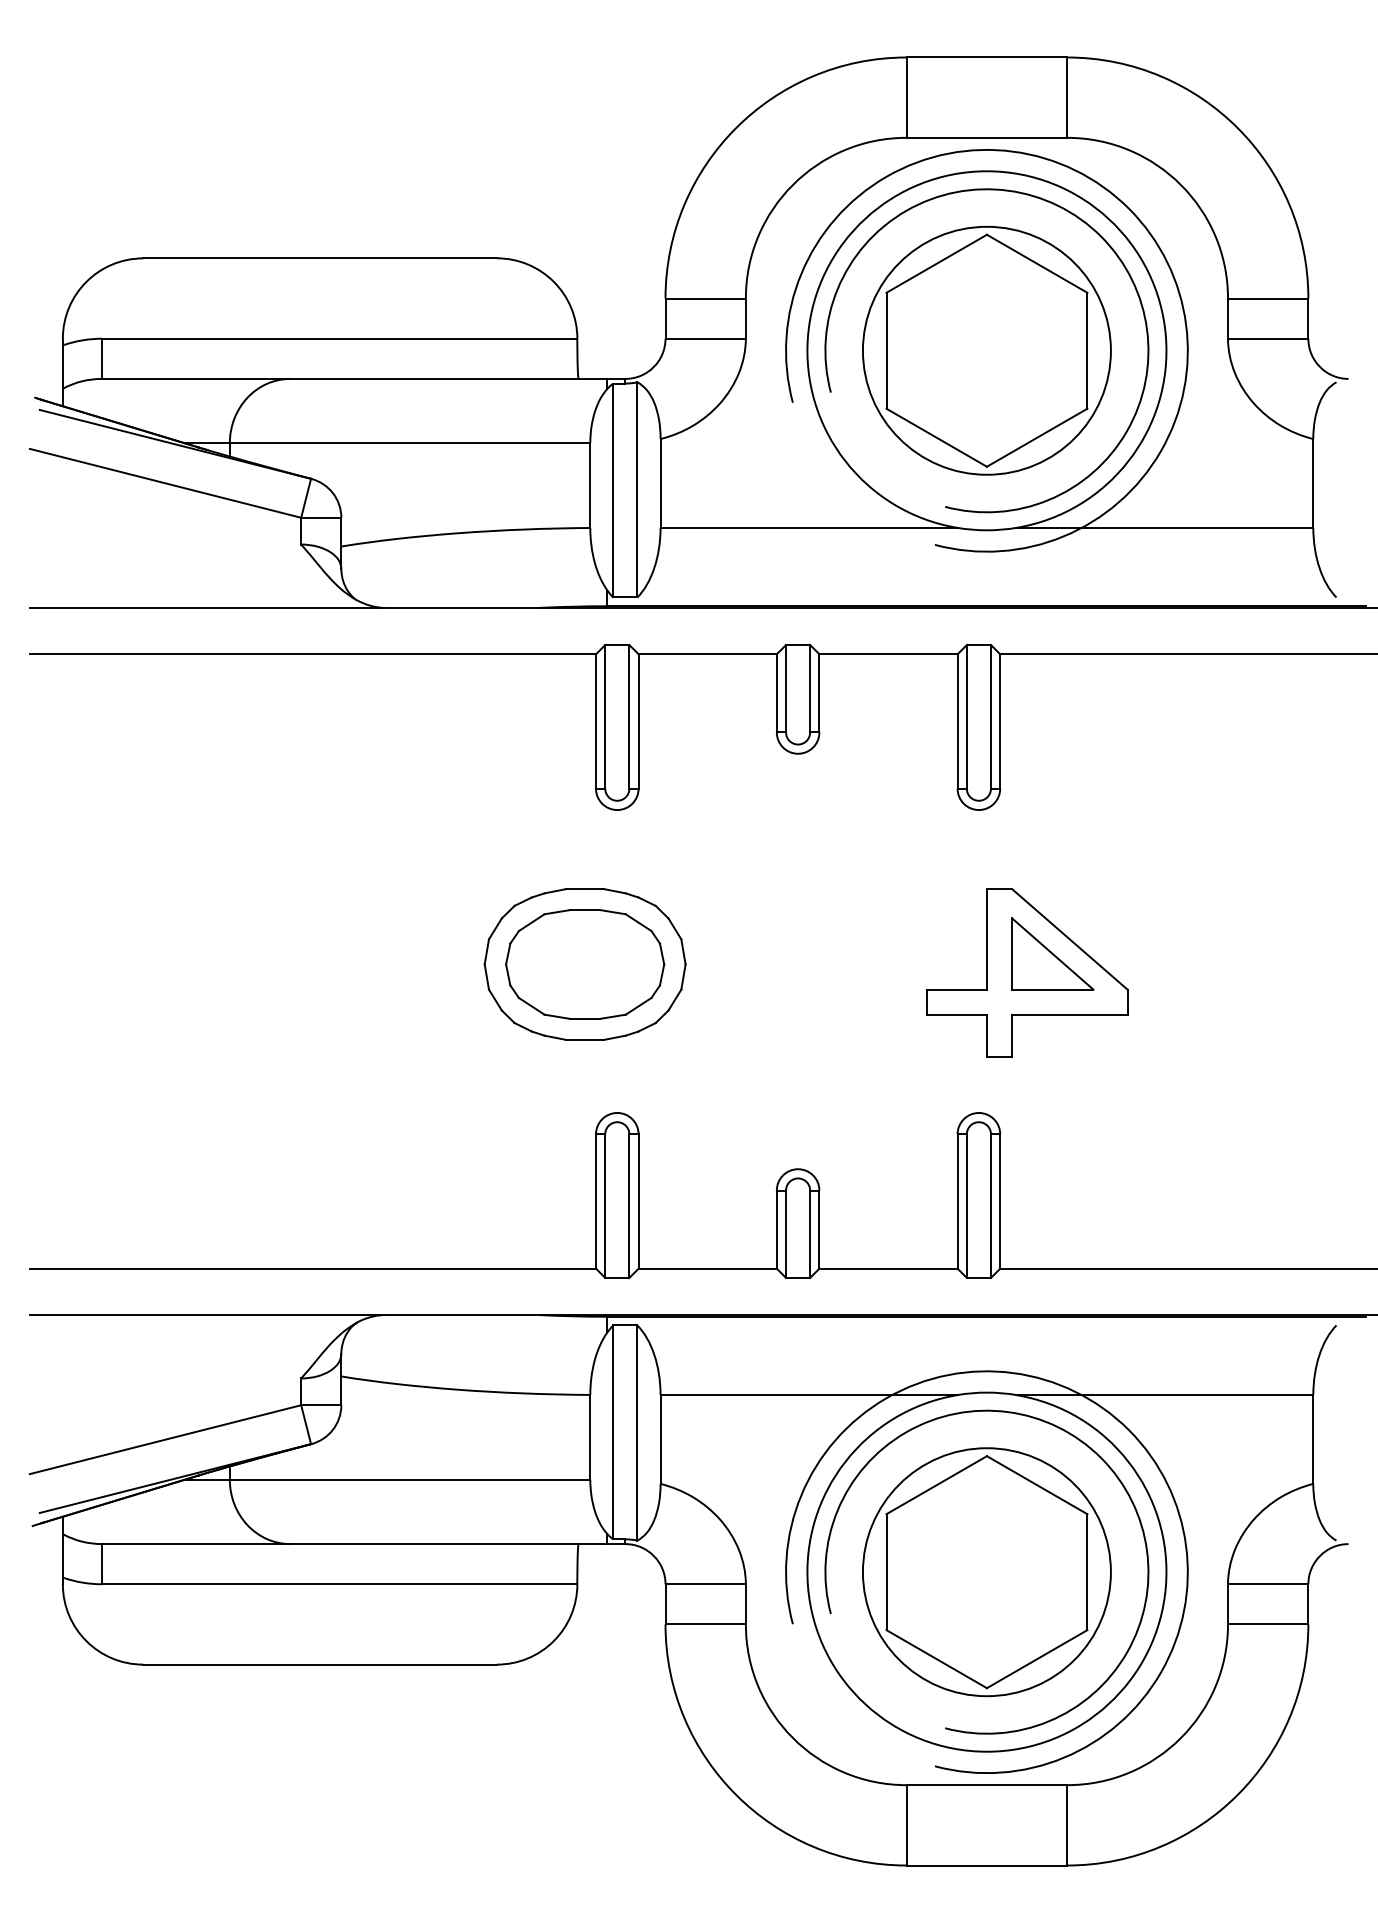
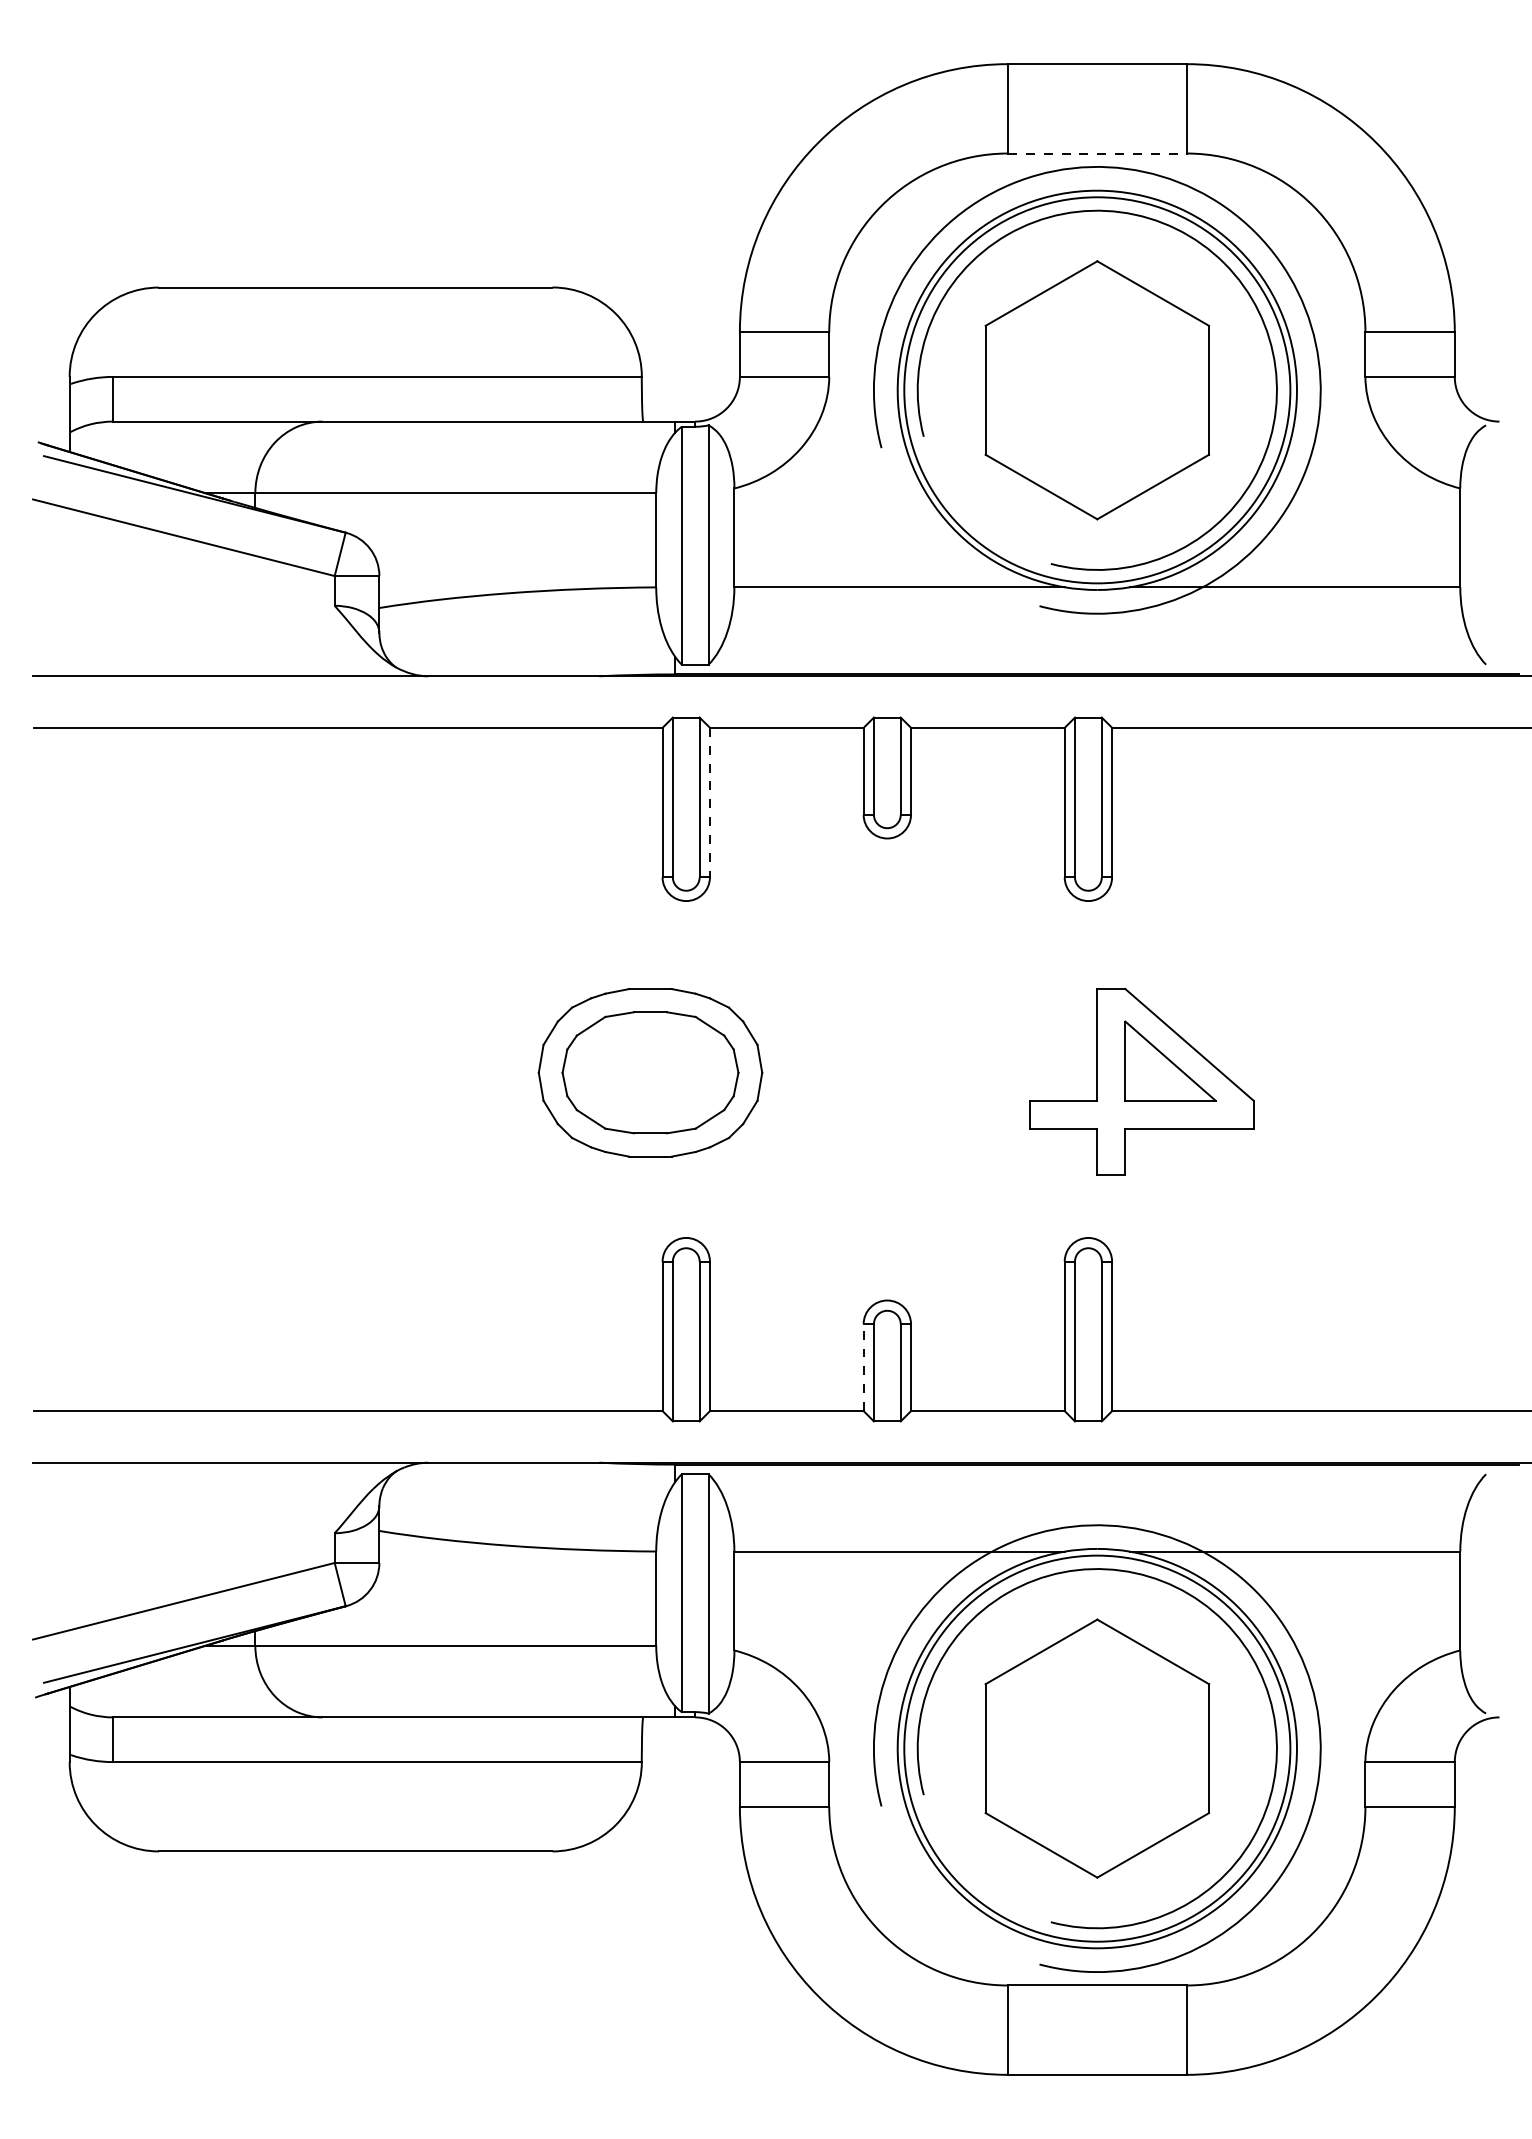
line: (987, 137) -> (1097, 153), solid -> dashed
circle: (987, 350) -> (1097, 390), size x1.4
line: (639, 721) -> (710, 802), solid -> dashed
line: (776, 1229) -> (863, 1367), solid -> dashed
circle: (987, 1572) -> (1097, 1748), size x1.4

